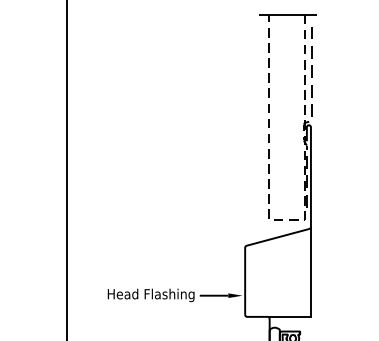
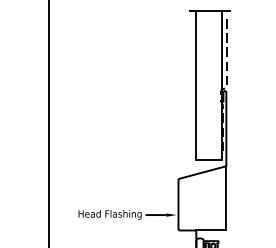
line: (286, 220) -> (208, 160), dashed -> solid

